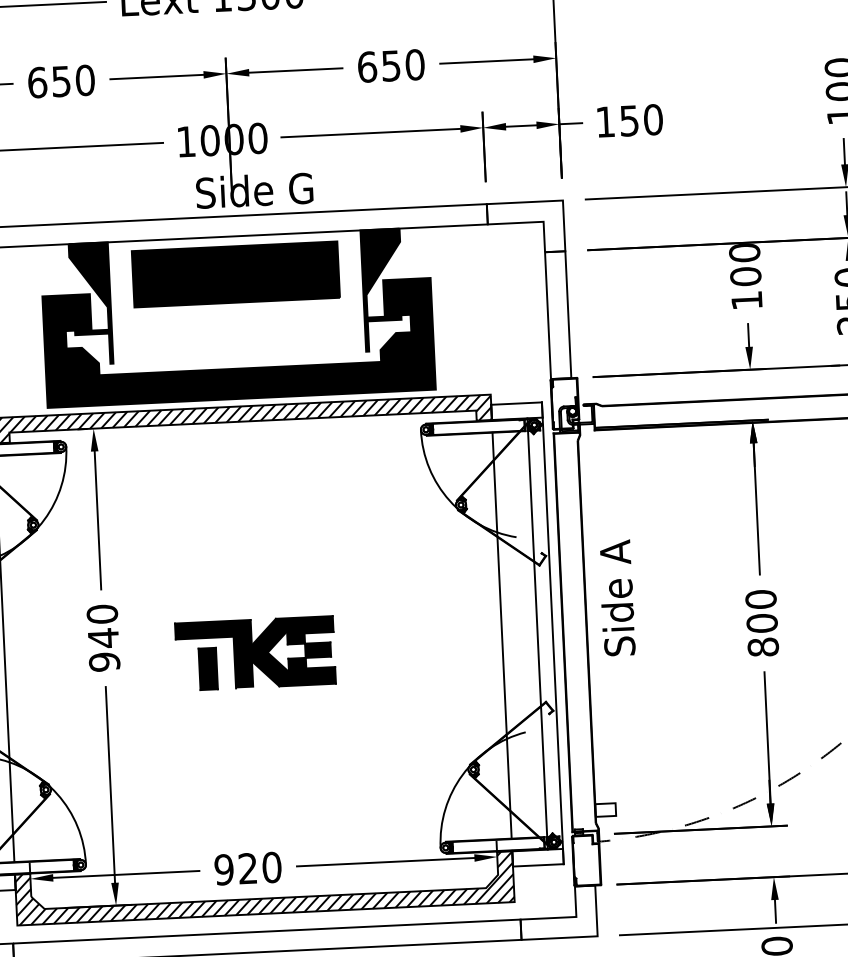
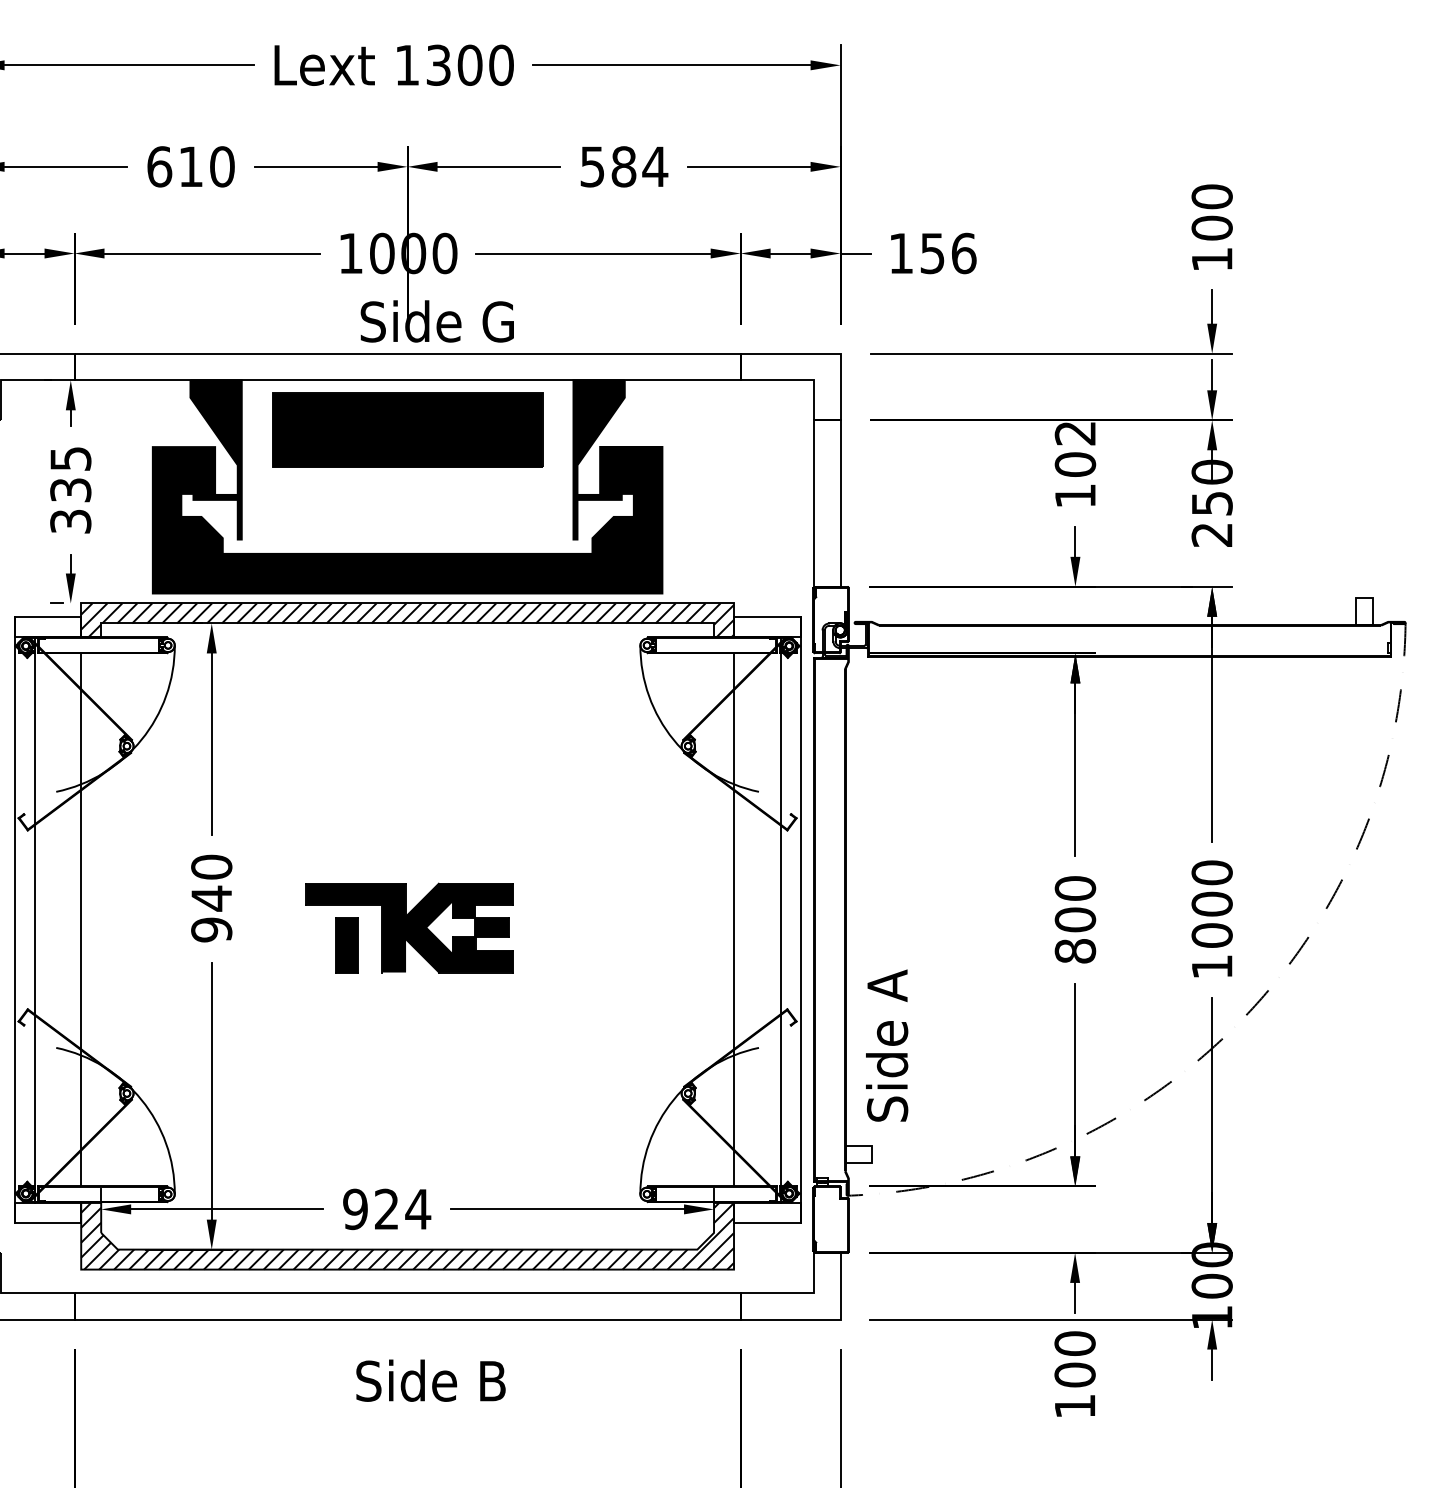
text: (391, 65) -> (624, 166), 650 -> 584
text: (61, 81) -> (190, 166), 650 -> 610
text: (652, 119) -> (963, 253), 150 -> 156
text: (744, 252) -> (1075, 433), 100 -> 102
text: (617, 597) -> (887, 1045), moved
text: (272, 867) -> (418, 1209), 920 -> 924

